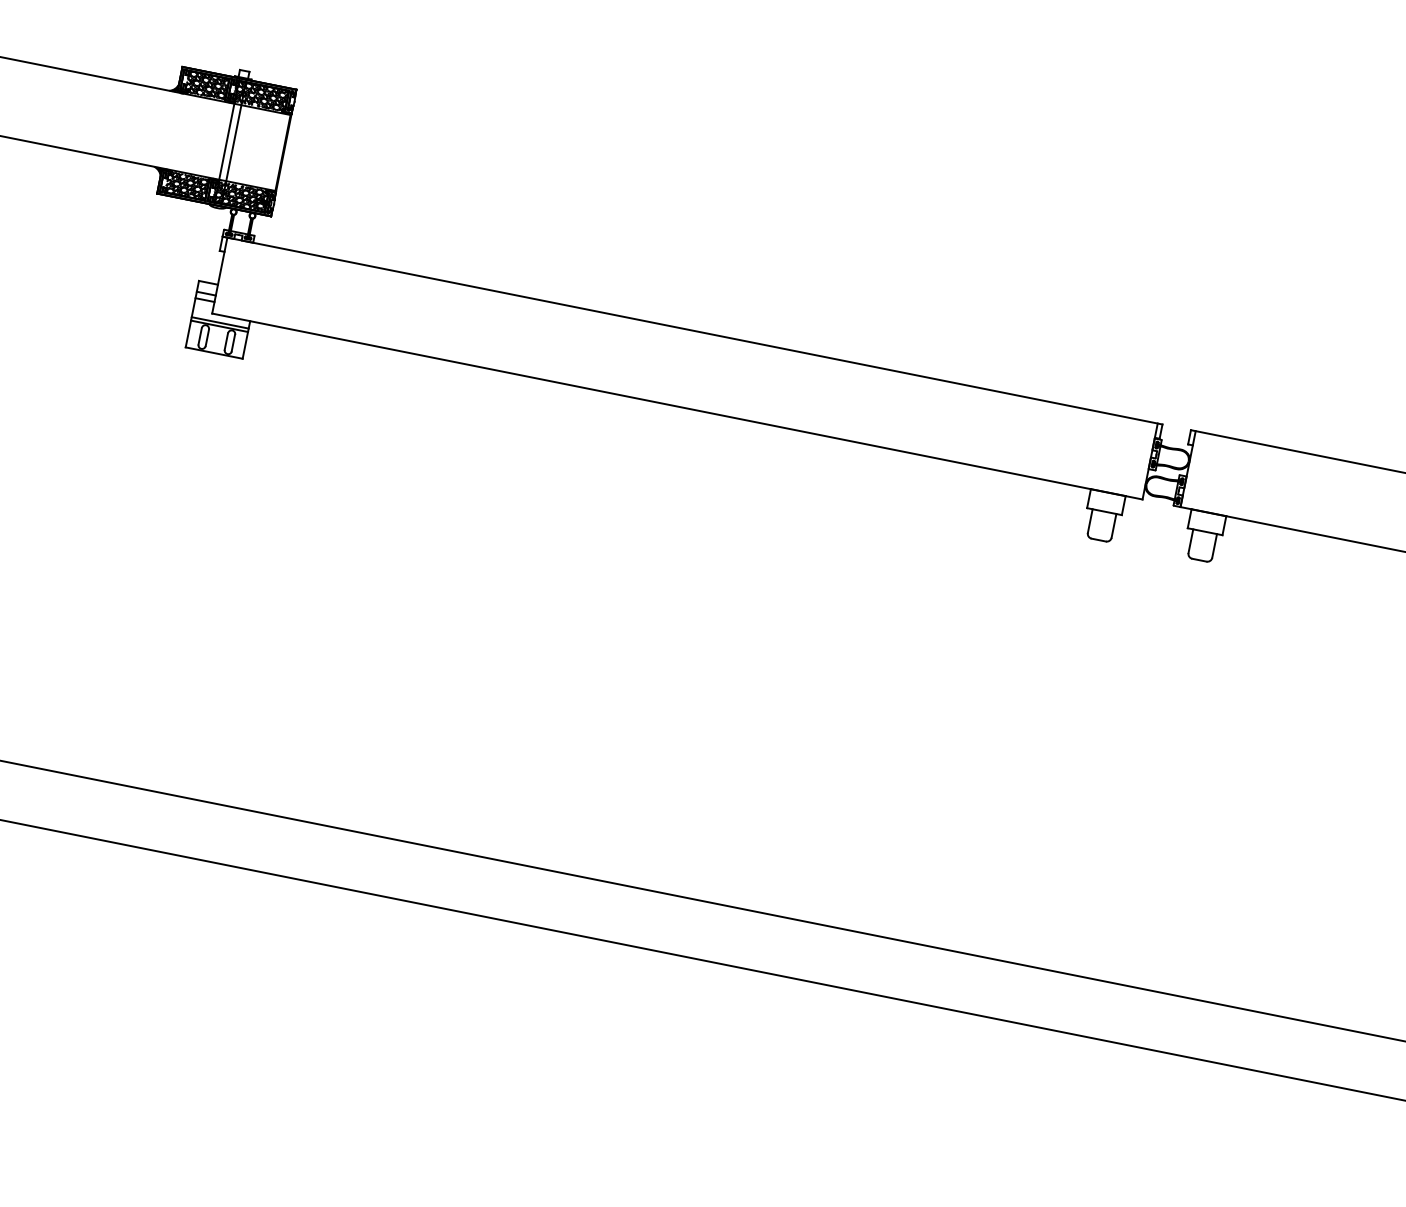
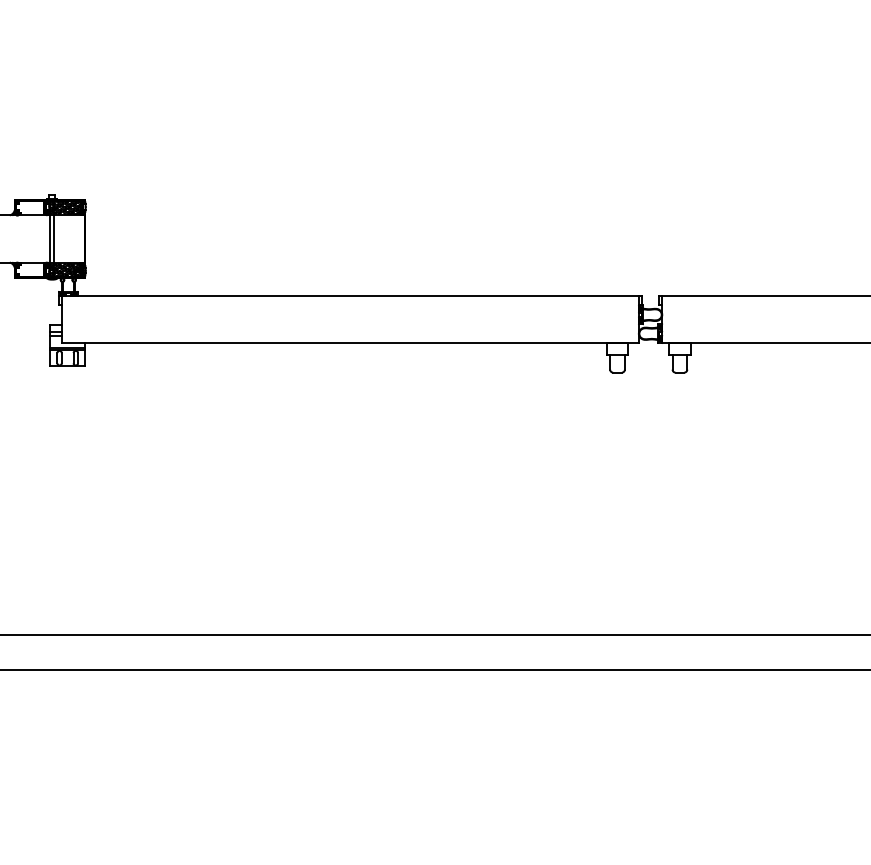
hatch: (207, 85) -> (31, 207), removed
hatch: (187, 184) -> (31, 269), removed

